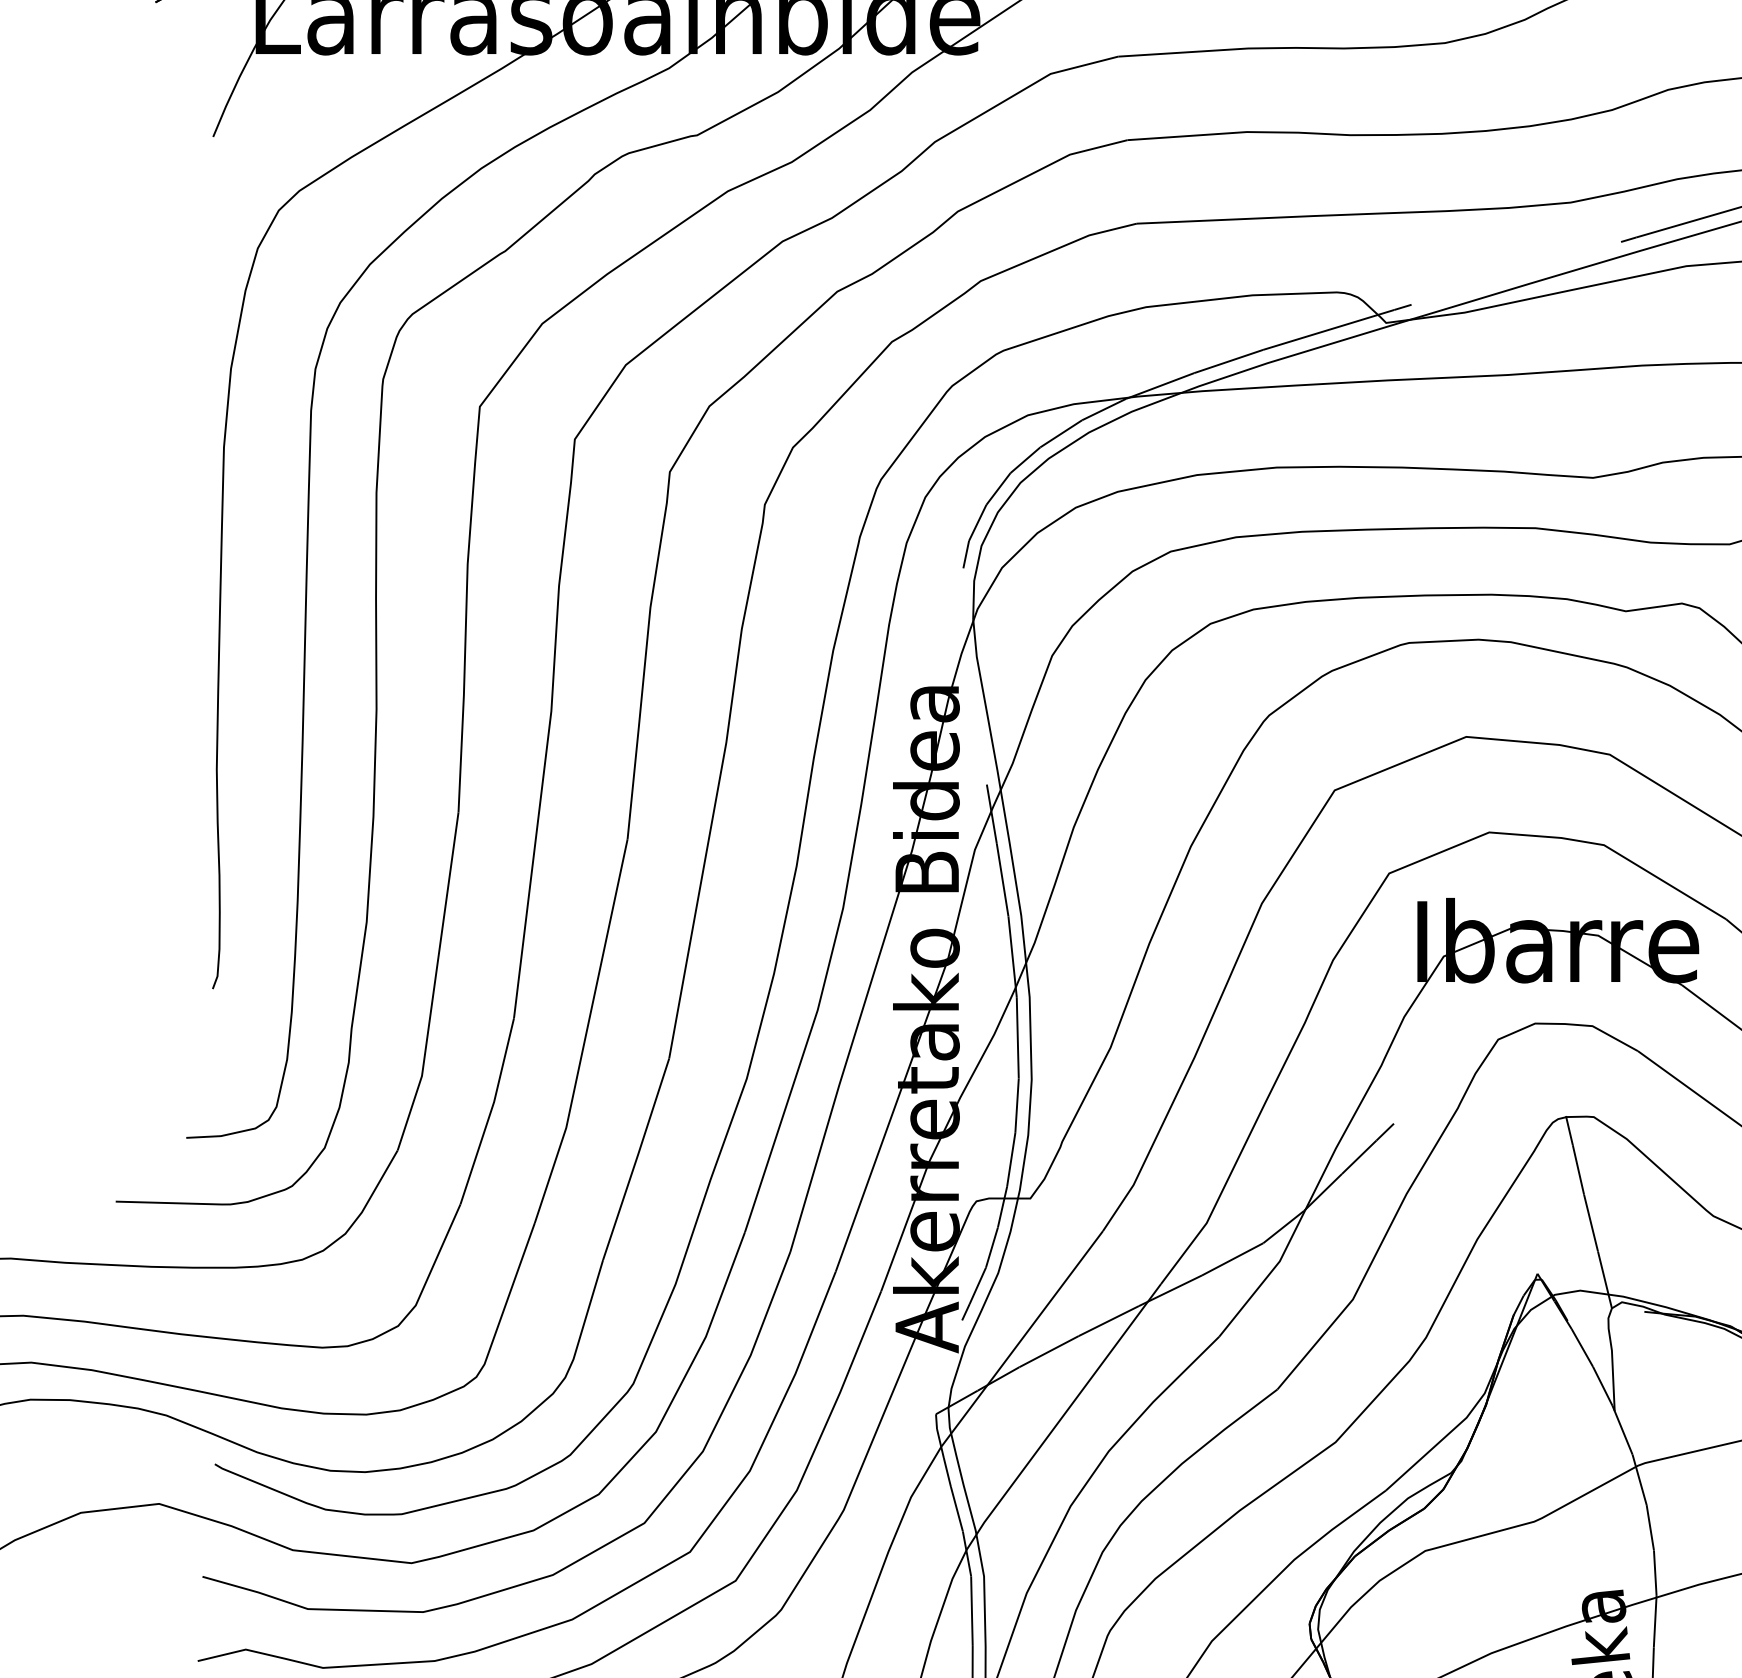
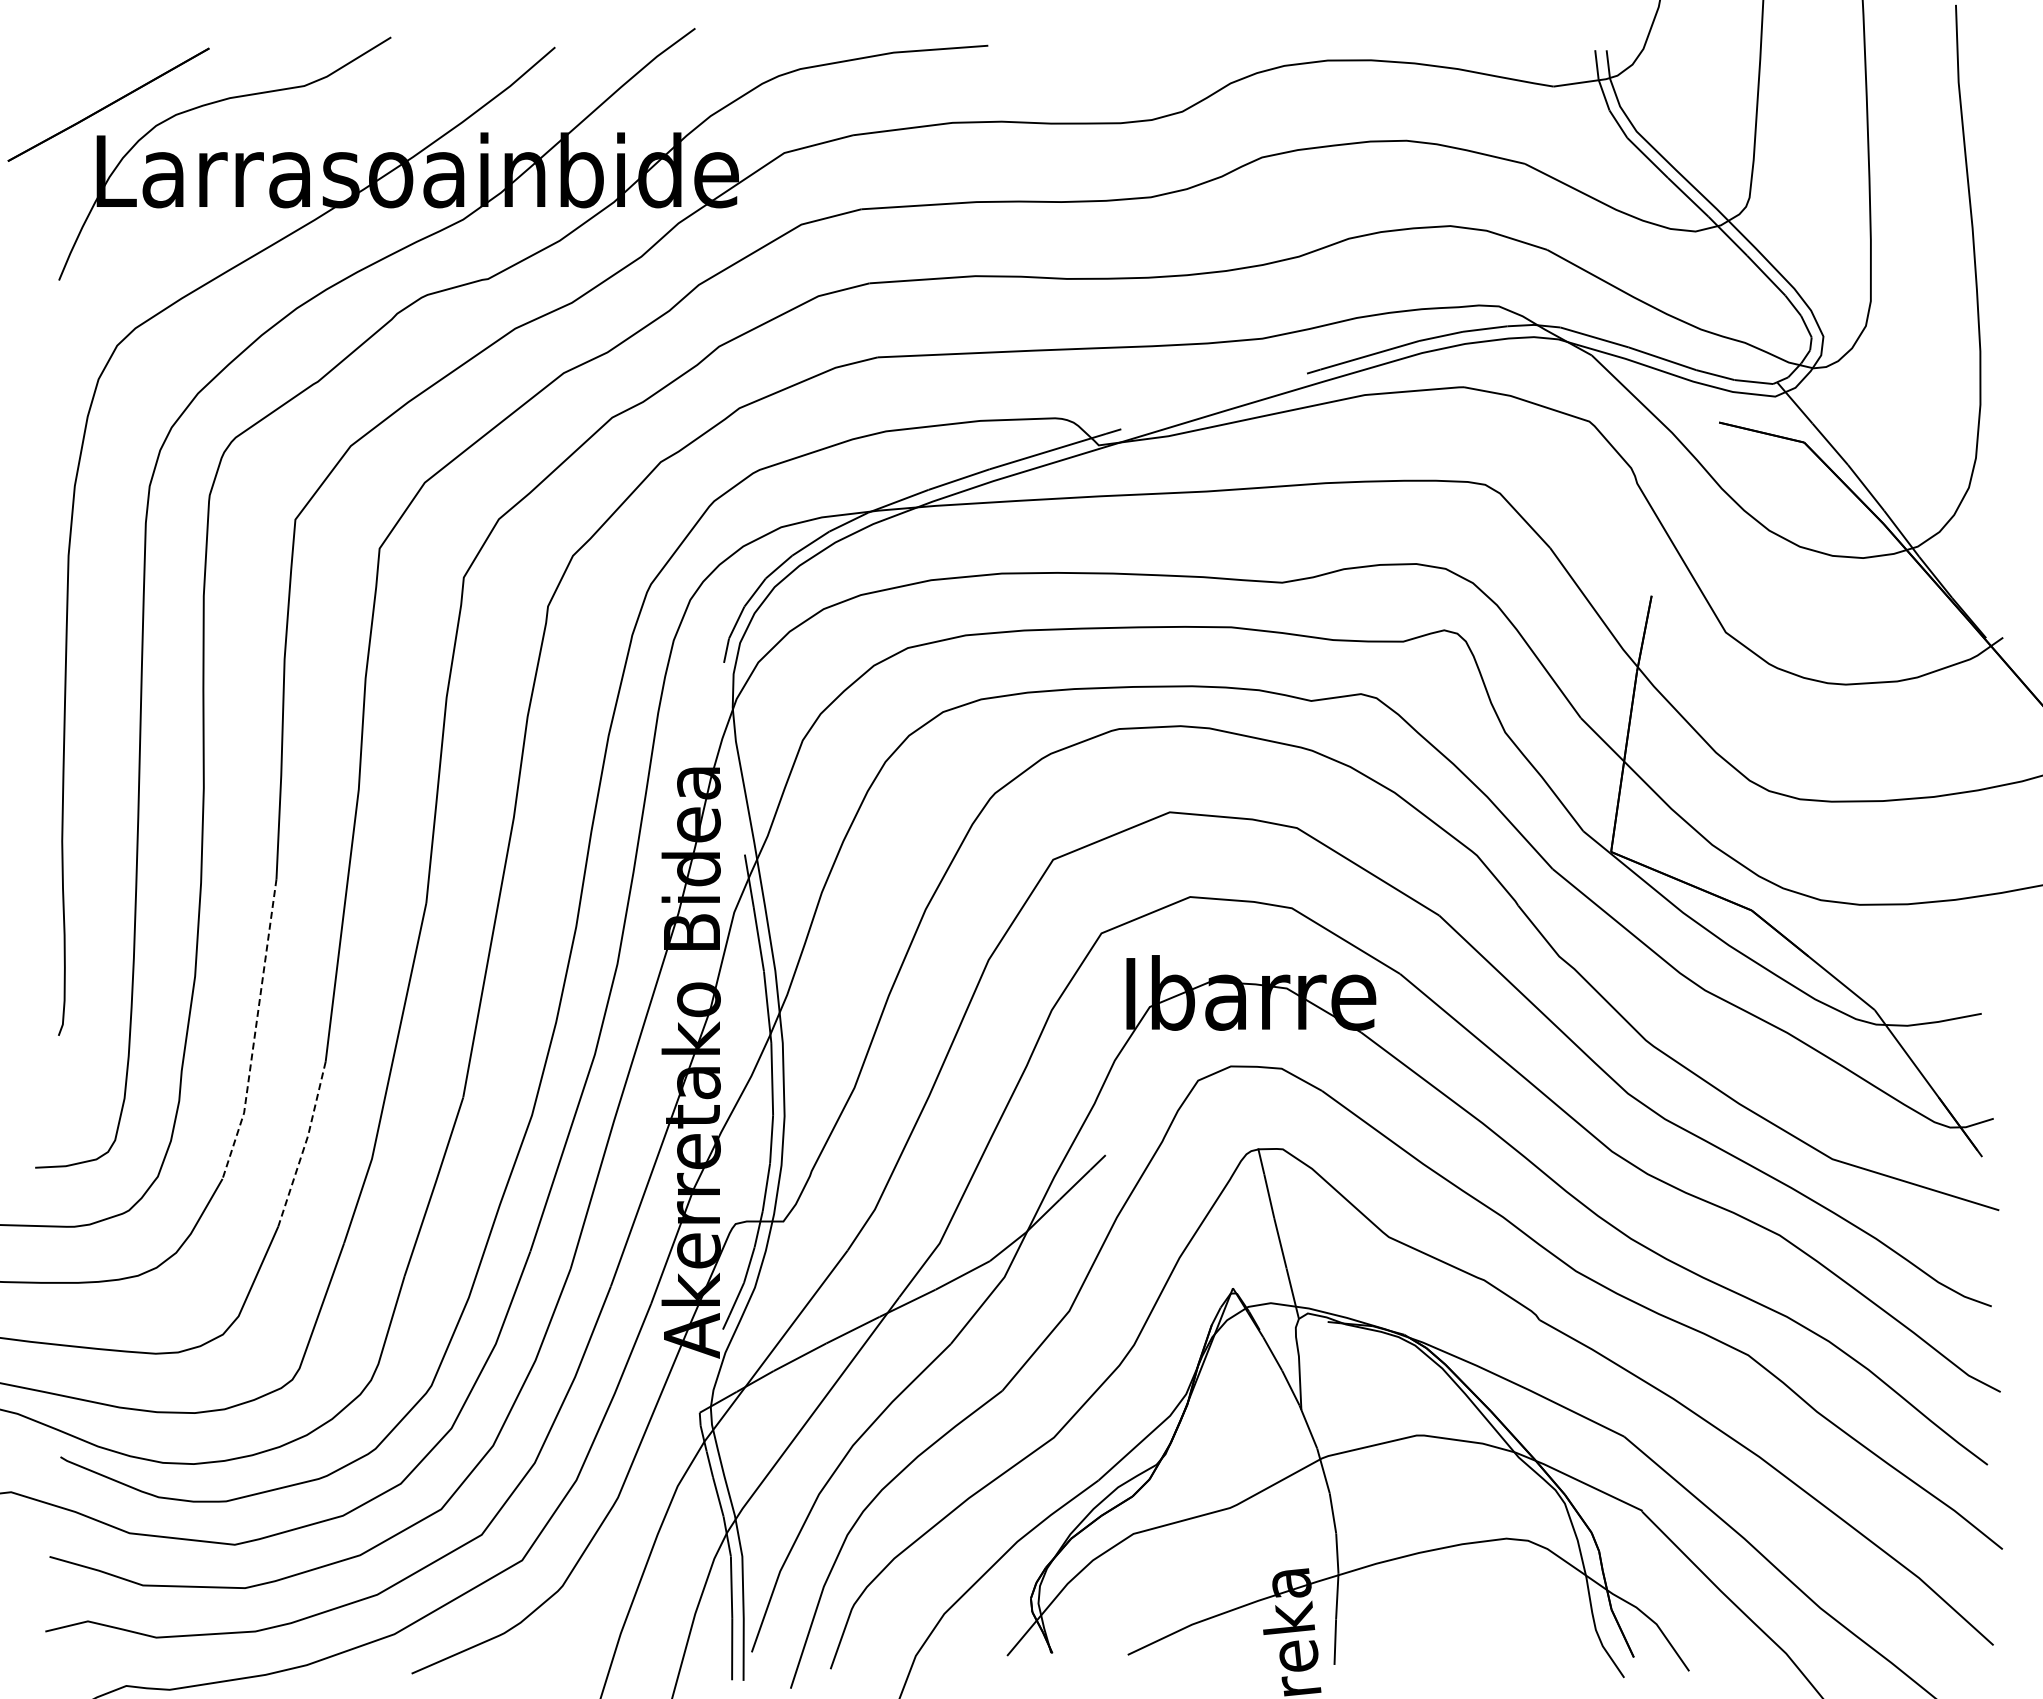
line: (434, 984) -> (255, 1031), solid -> dashed
line: (491, 1111) -> (305, 1144), solid -> dashed

